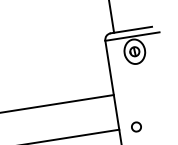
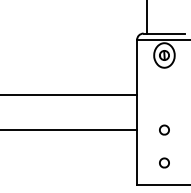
part: (136, 126) -> (164, 129), moved

